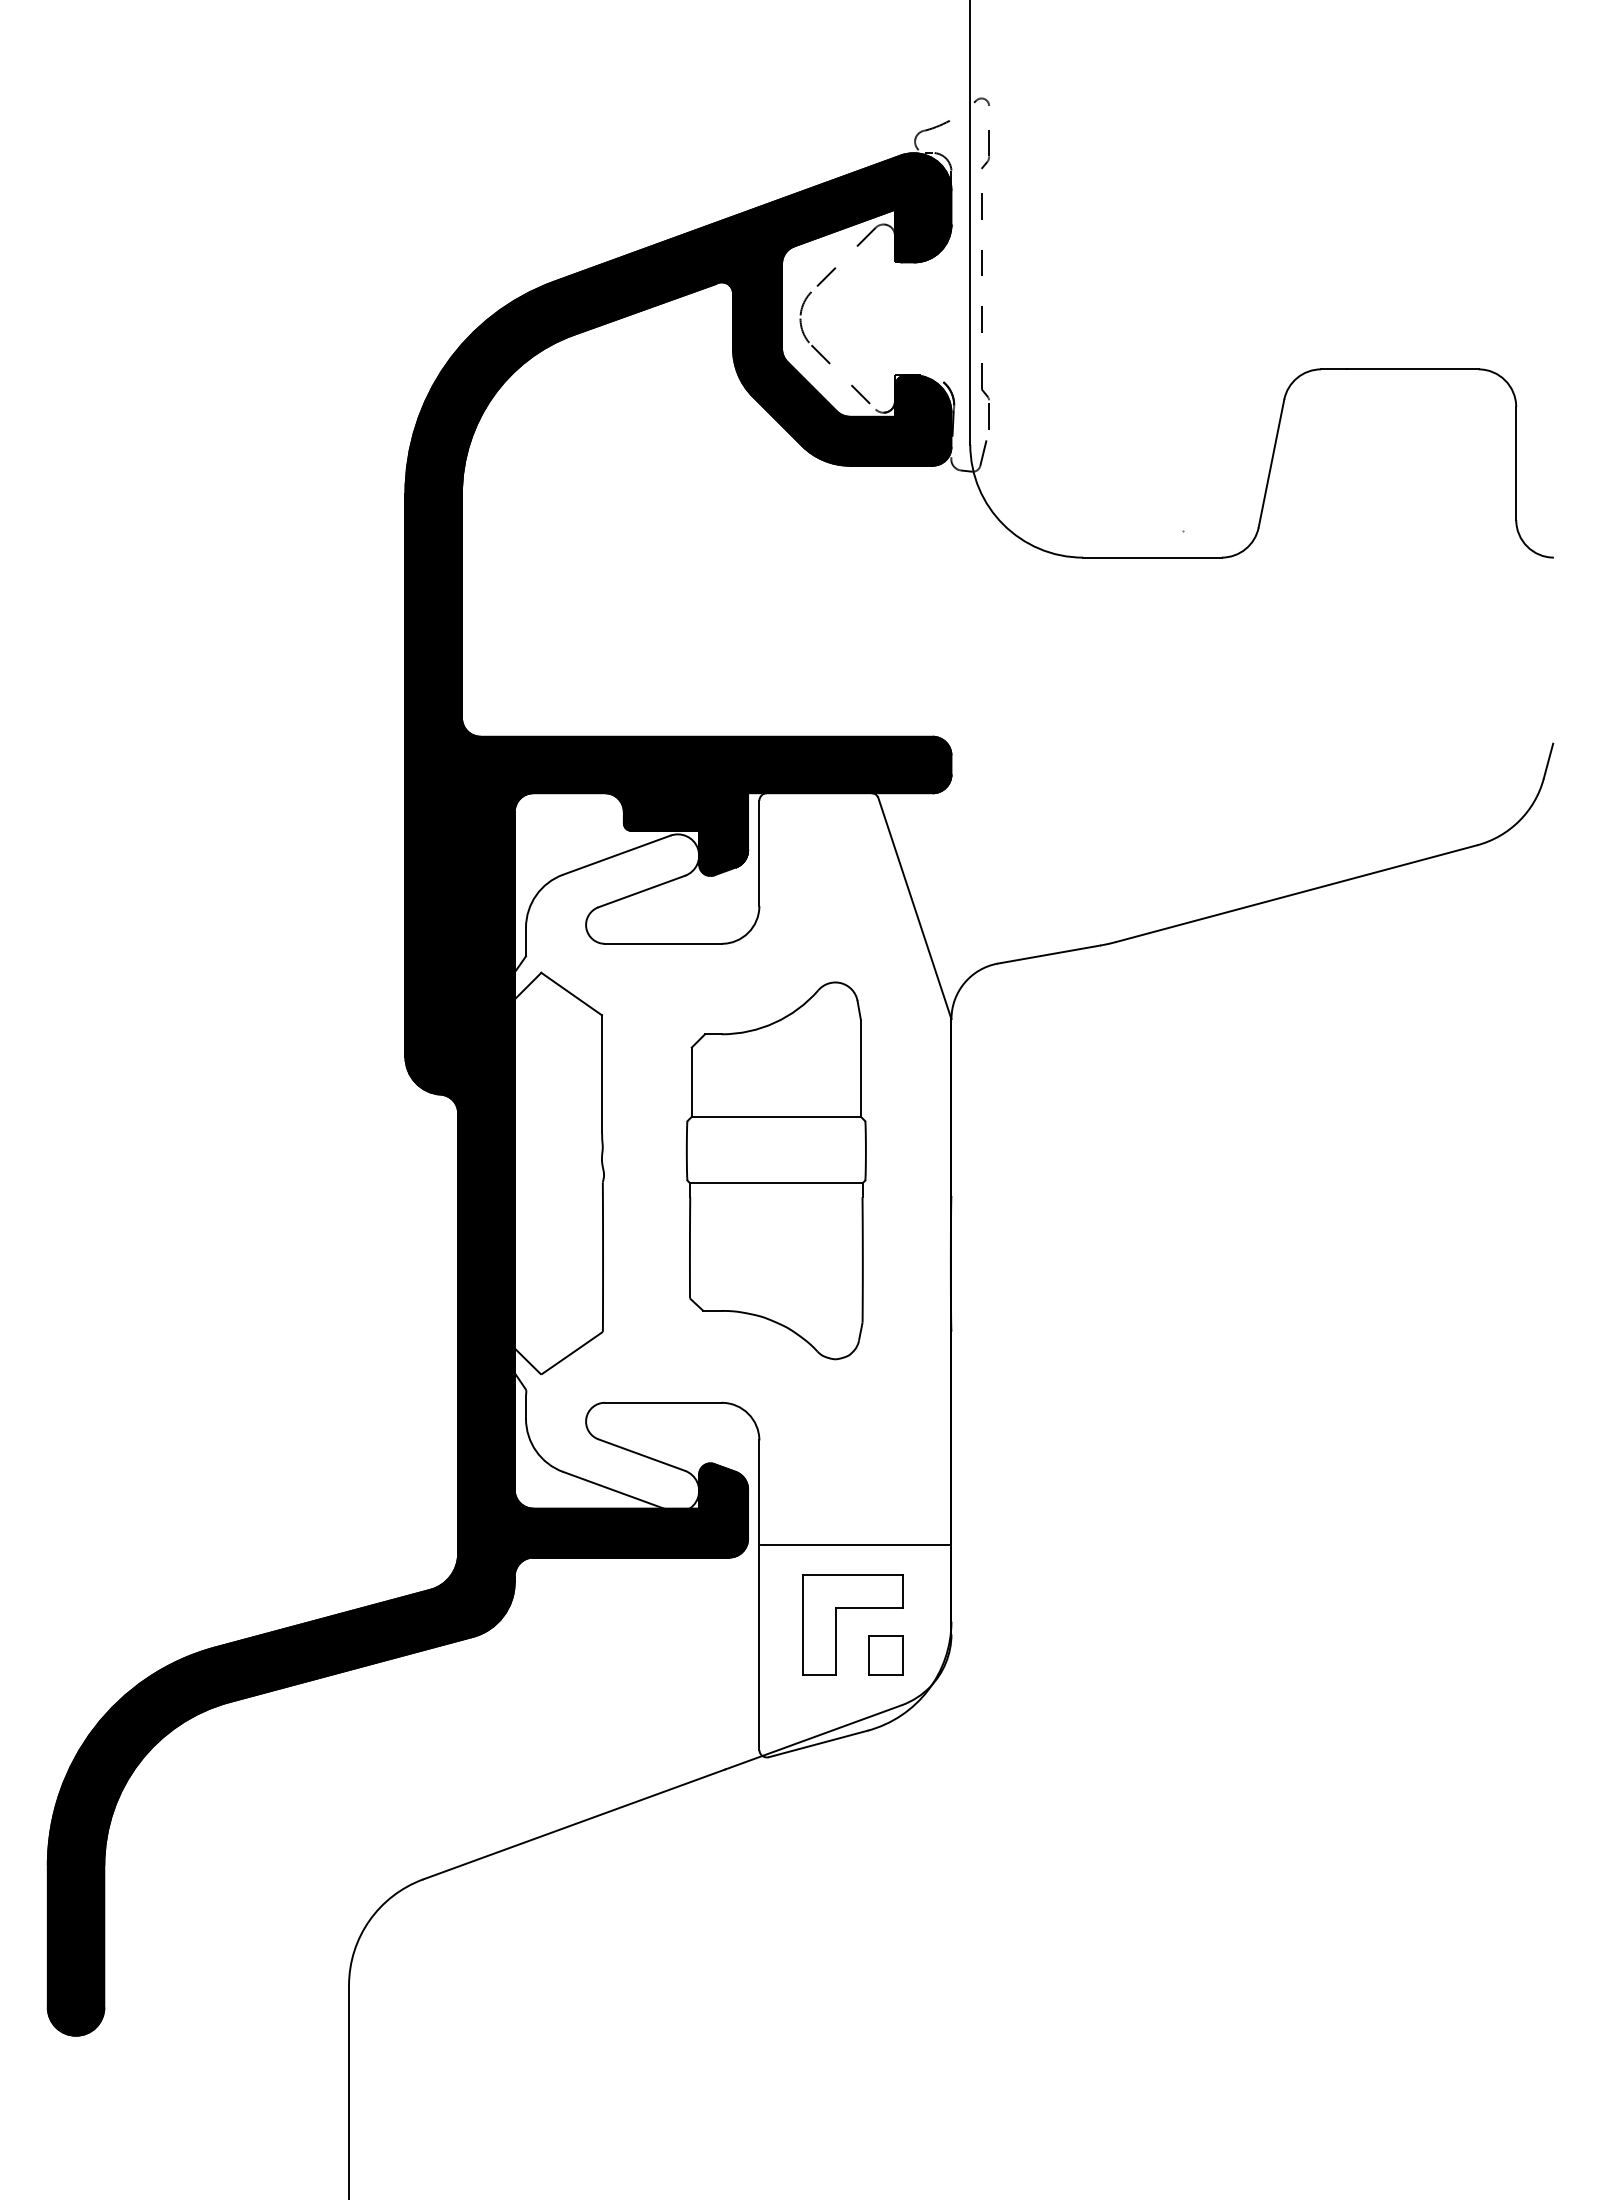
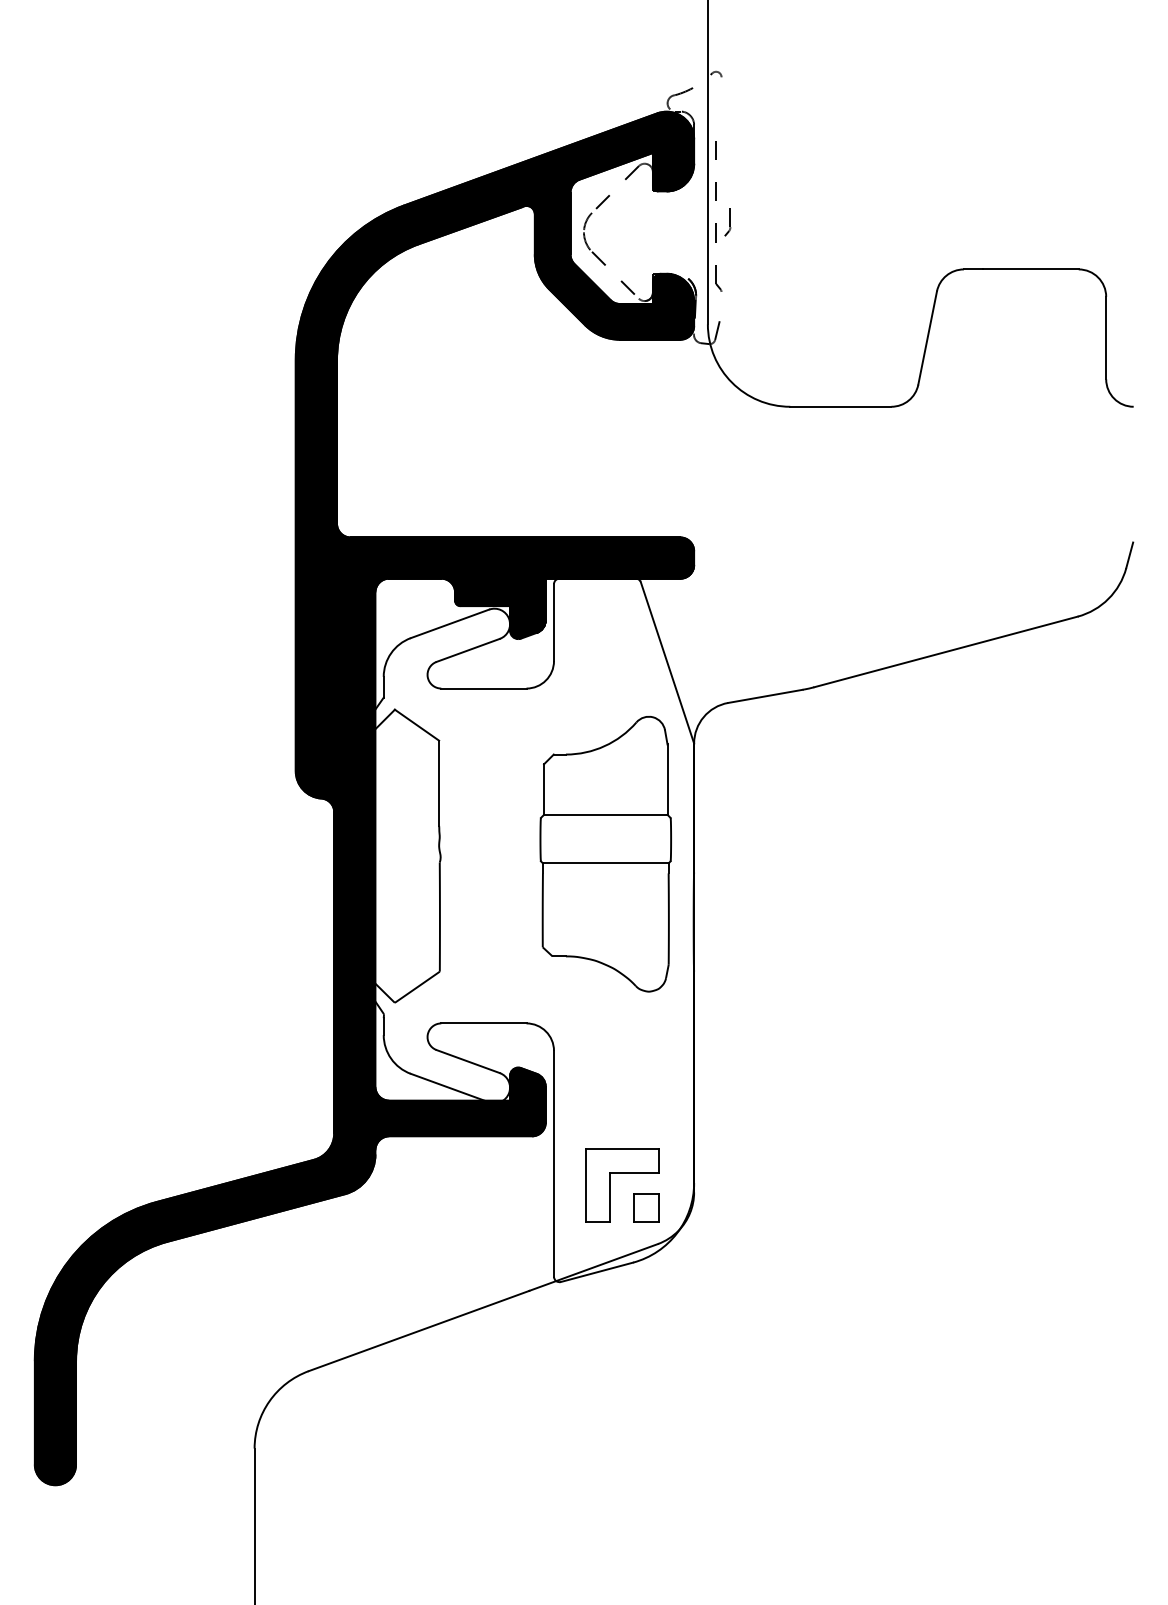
part: (985, 149) -> (727, 222), moved
line: (989, 414) -> (721, 302), removed
part: (776, 1170) -> (605, 853), moved
line: (855, 1544) -> (624, 1126), removed

